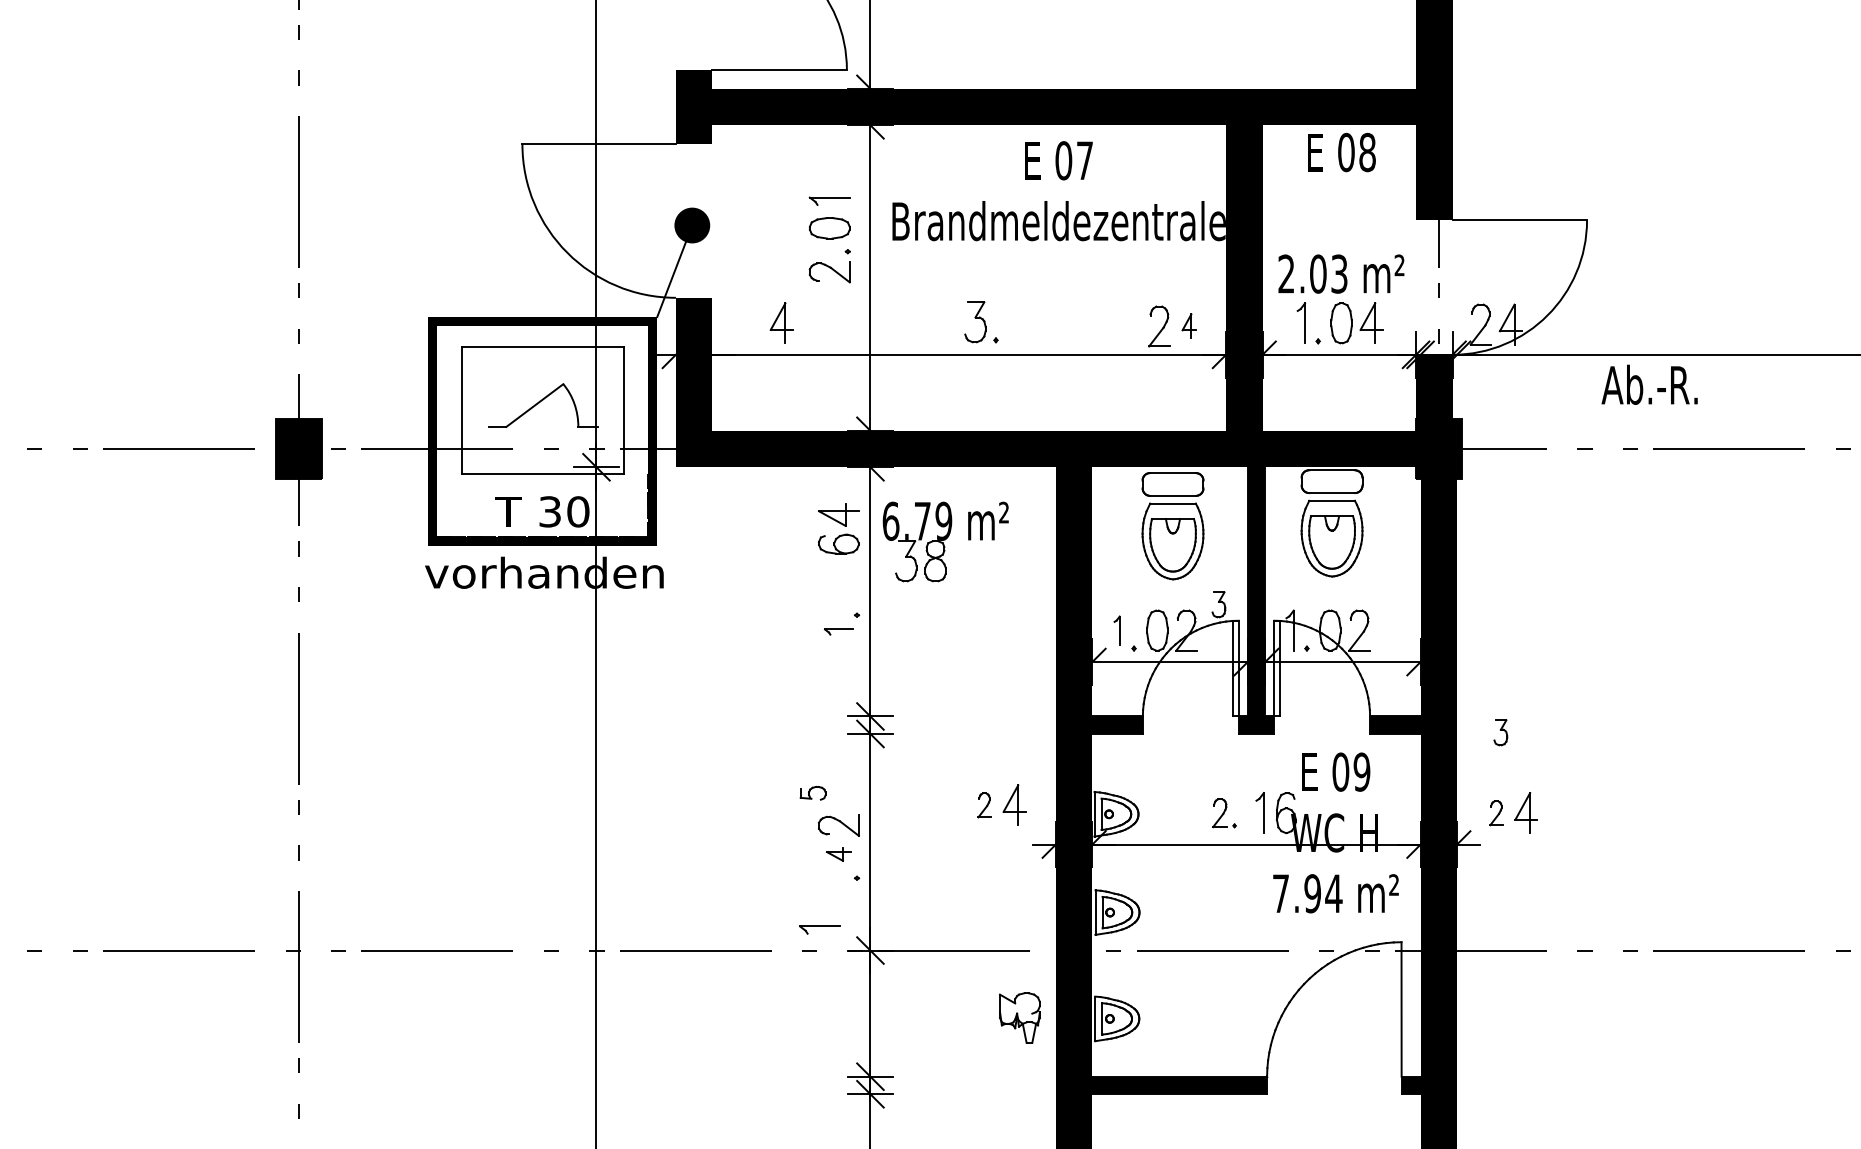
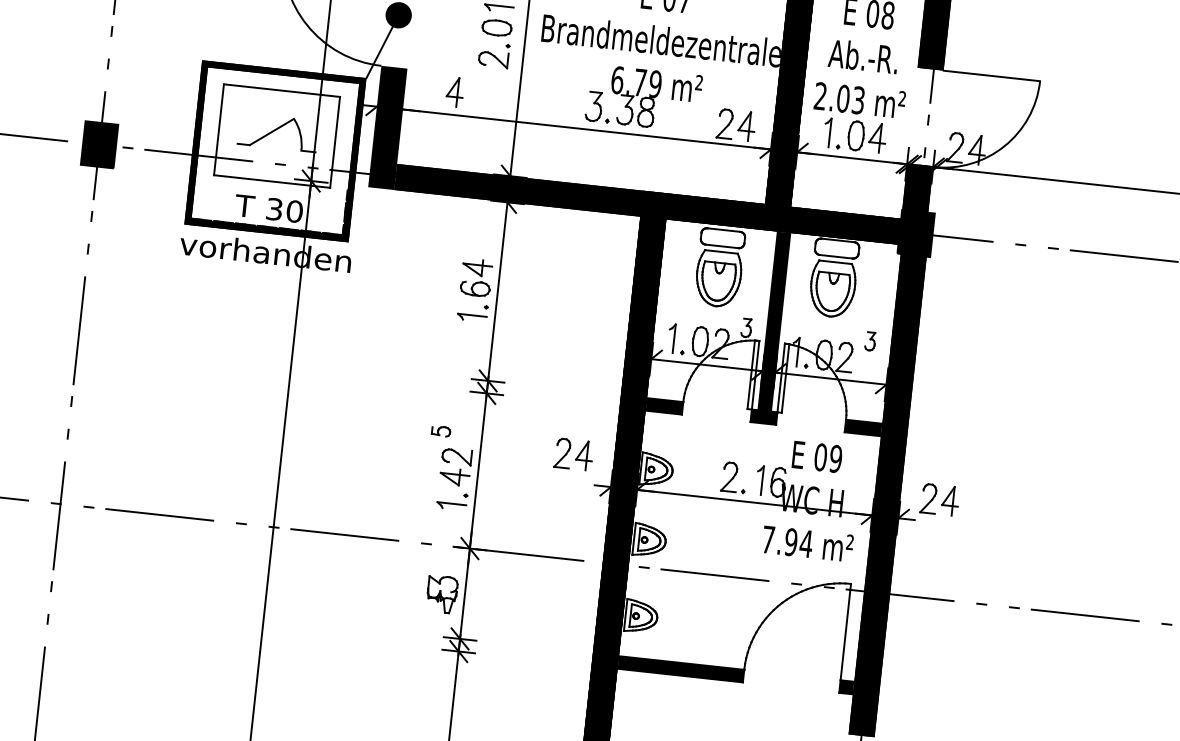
part: (1188, 325) -> (746, 125), size x1.67
text: (1649, 384) -> (863, 56), moved
part: (838, 528) -> (476, 277), moved
part: (945, 541) -> (655, 98), moved
part: (1116, 630) -> (671, 338), size x1.43
part: (838, 631) -> (471, 317), size x1.43
part: (1500, 732) -> (870, 341), moved
part: (984, 805) -> (562, 453), size x1.67
part: (1224, 813) -> (734, 477), size x1.43
part: (1496, 813) -> (929, 499), size x1.67
part: (838, 854) -> (454, 477), size x1.67
part: (819, 929) -> (451, 505), moved
part: (1019, 1017) -> (441, 594), moved

